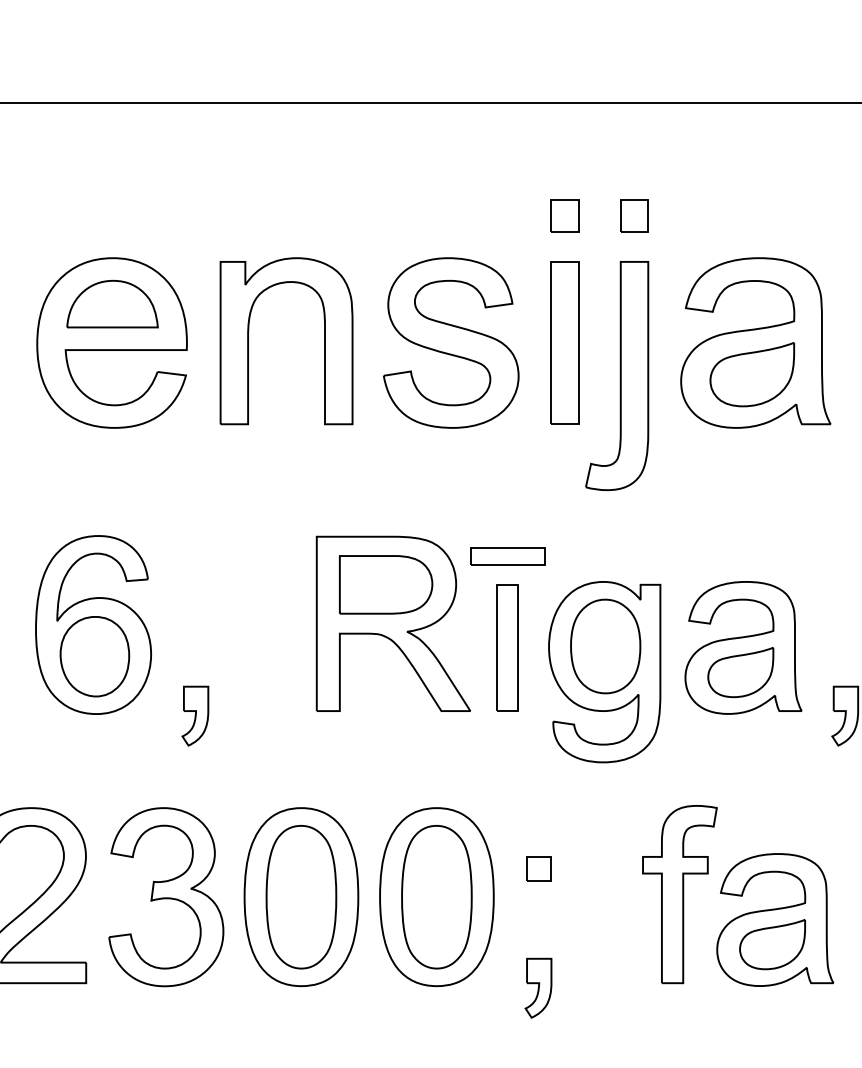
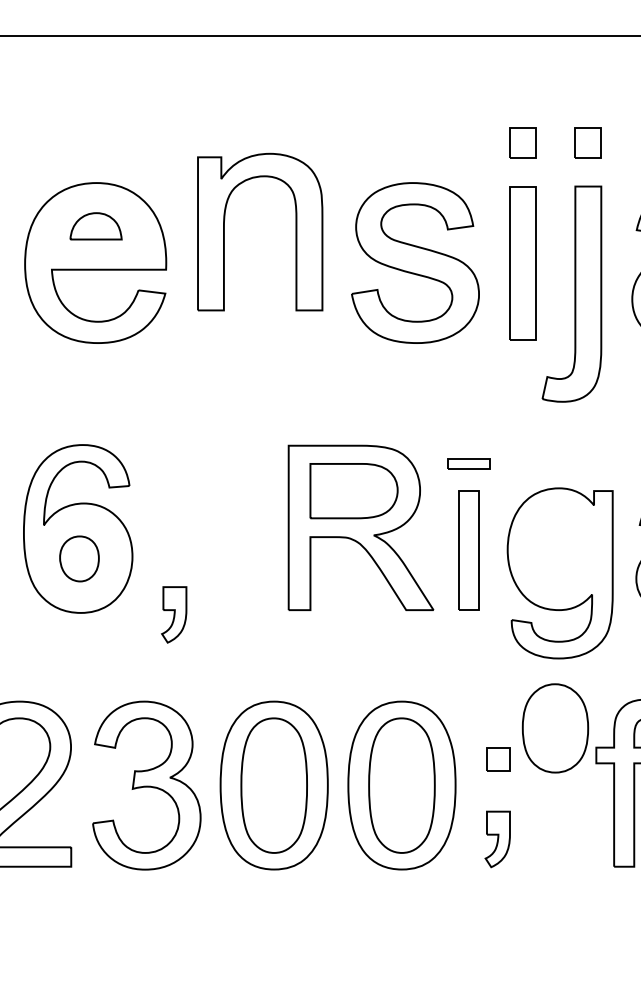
part: (112, 303) -> (96, 225), size x0.6
part: (248, 341) -> (224, 232), moved
part: (507, 556) -> (468, 464), size x0.6
part: (605, 646) -> (555, 728), moved
part: (94, 656) -> (79, 558), size x0.6
part: (538, 987) -> (497, 838), moved

